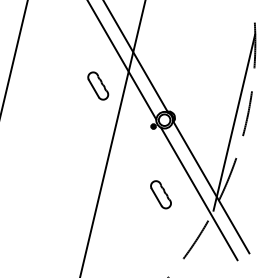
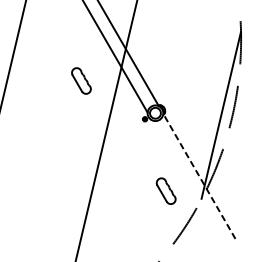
part: (98, 85) -> (81, 80), moved
line: (210, 186) -> (198, 175), solid -> dashed
line: (199, 193) -> (188, 182), removed
part: (160, 194) -> (165, 190), moved

